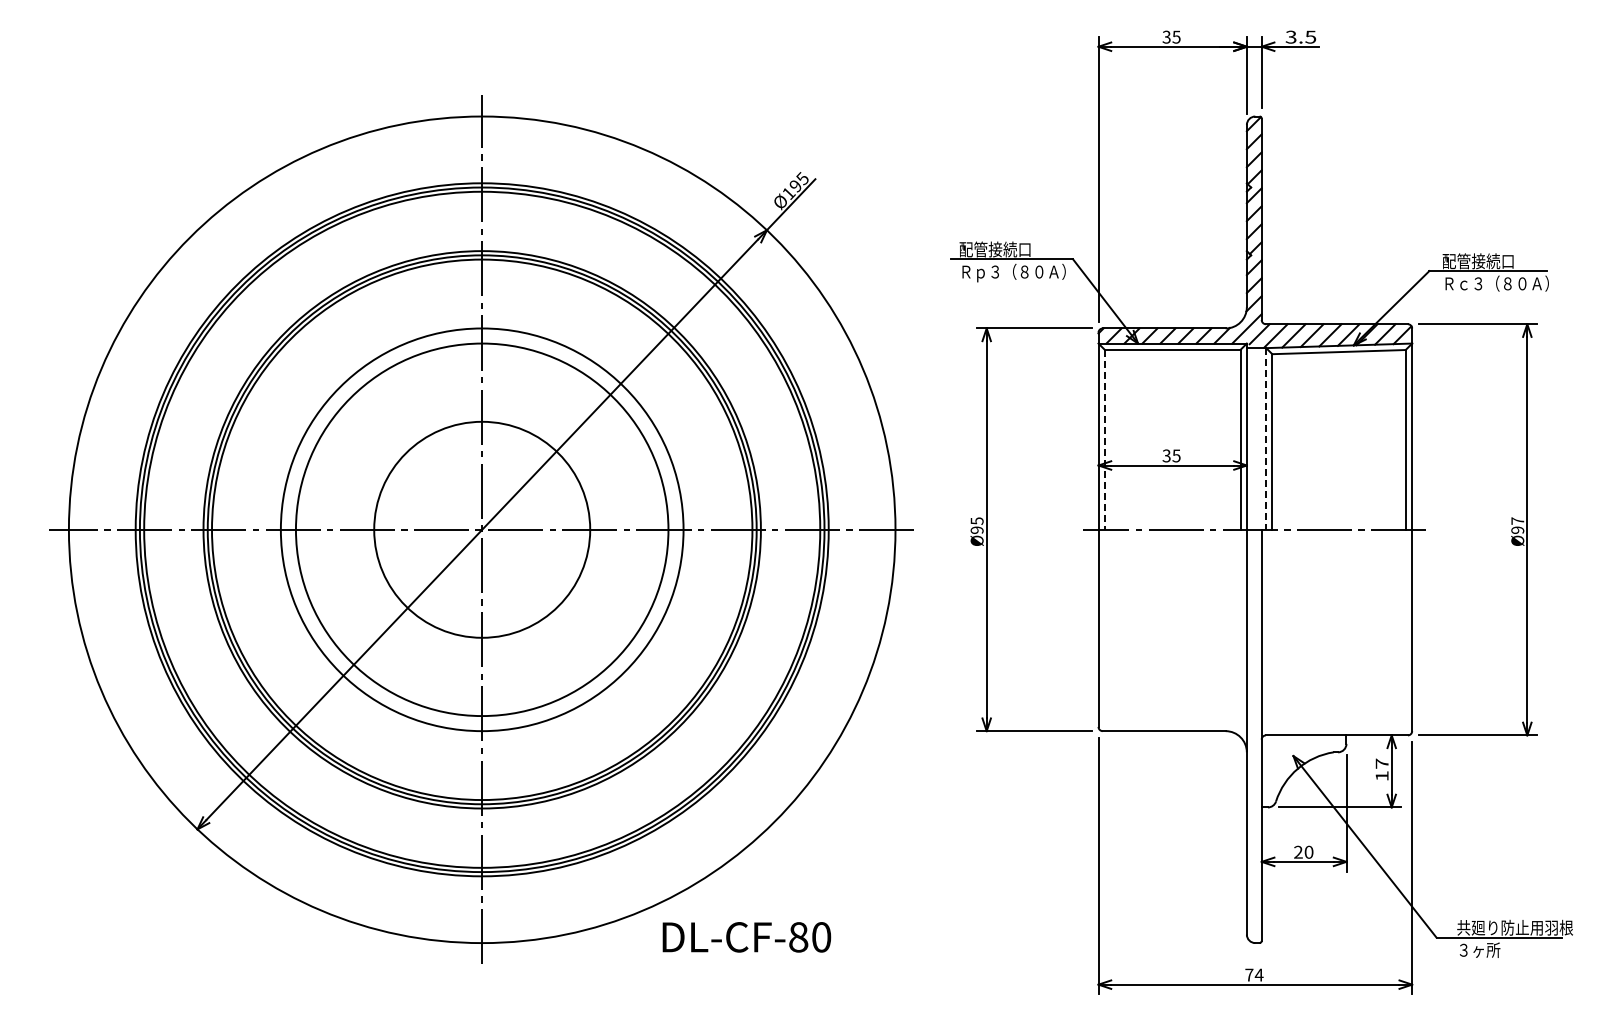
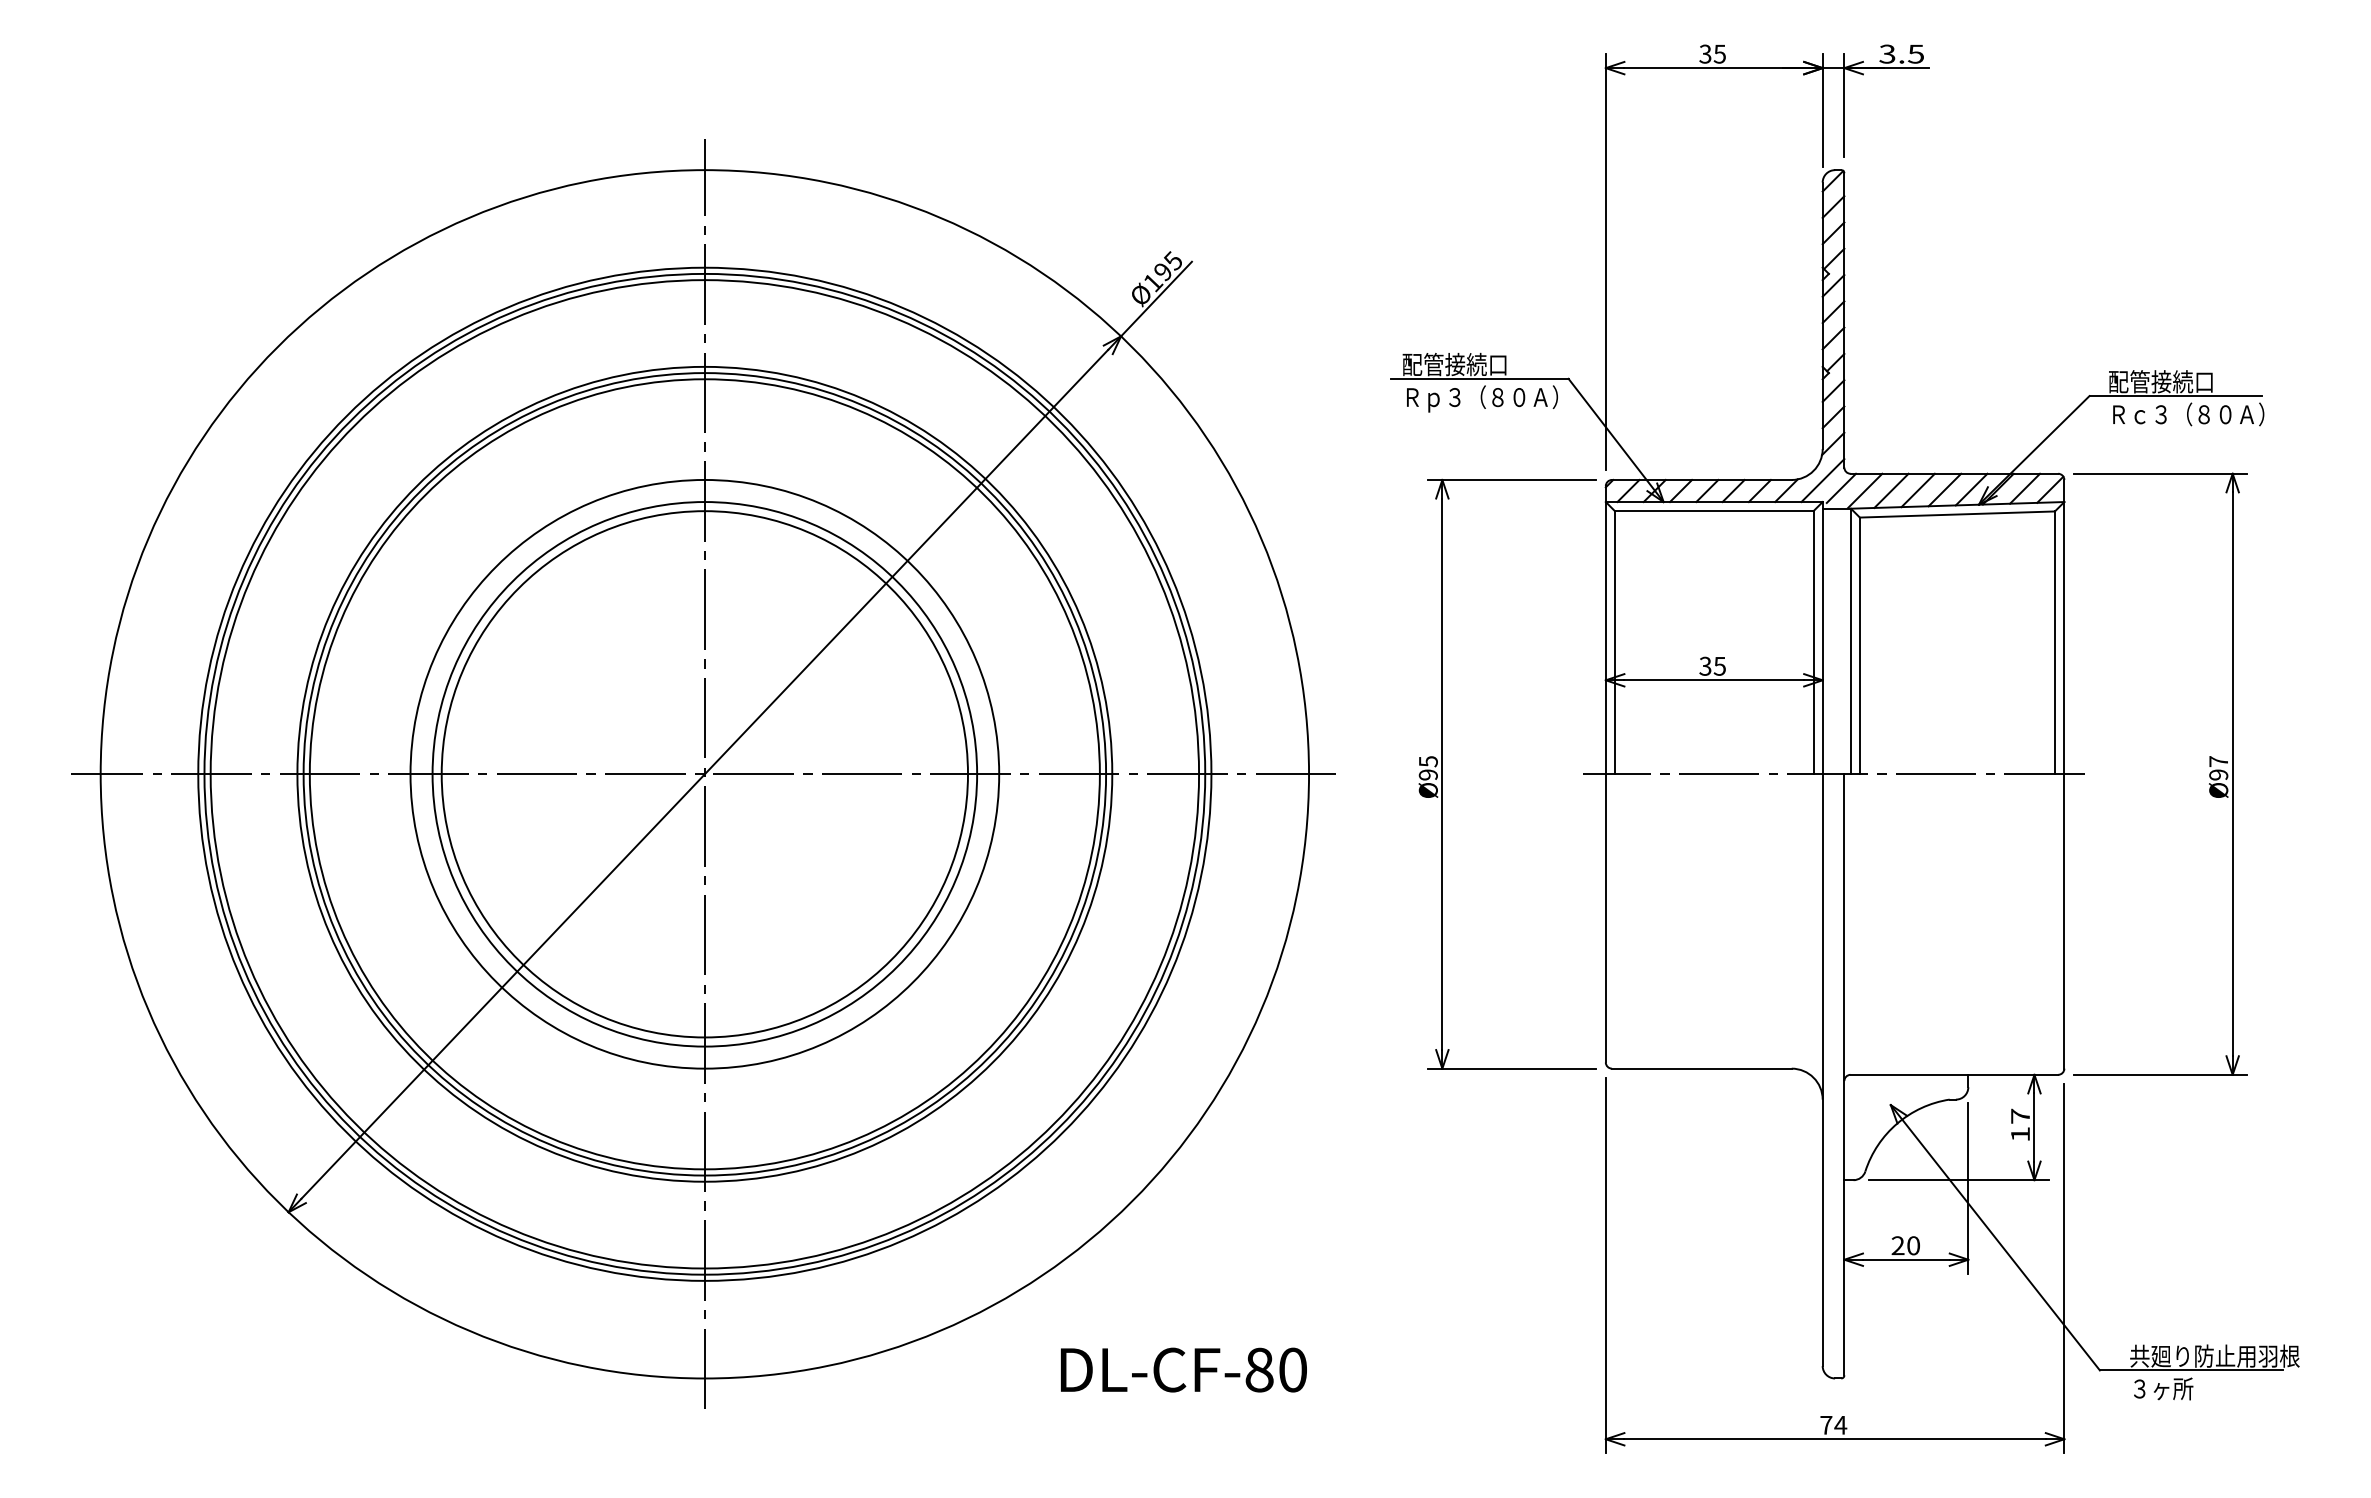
line: (1266, 438) -> (1851, 640), dashed -> solid
line: (1104, 439) -> (1614, 642), dashed -> solid
circle: (482, 529) -> (705, 773), size x1.67
text: (746, 937) -> (1183, 1370), moved

